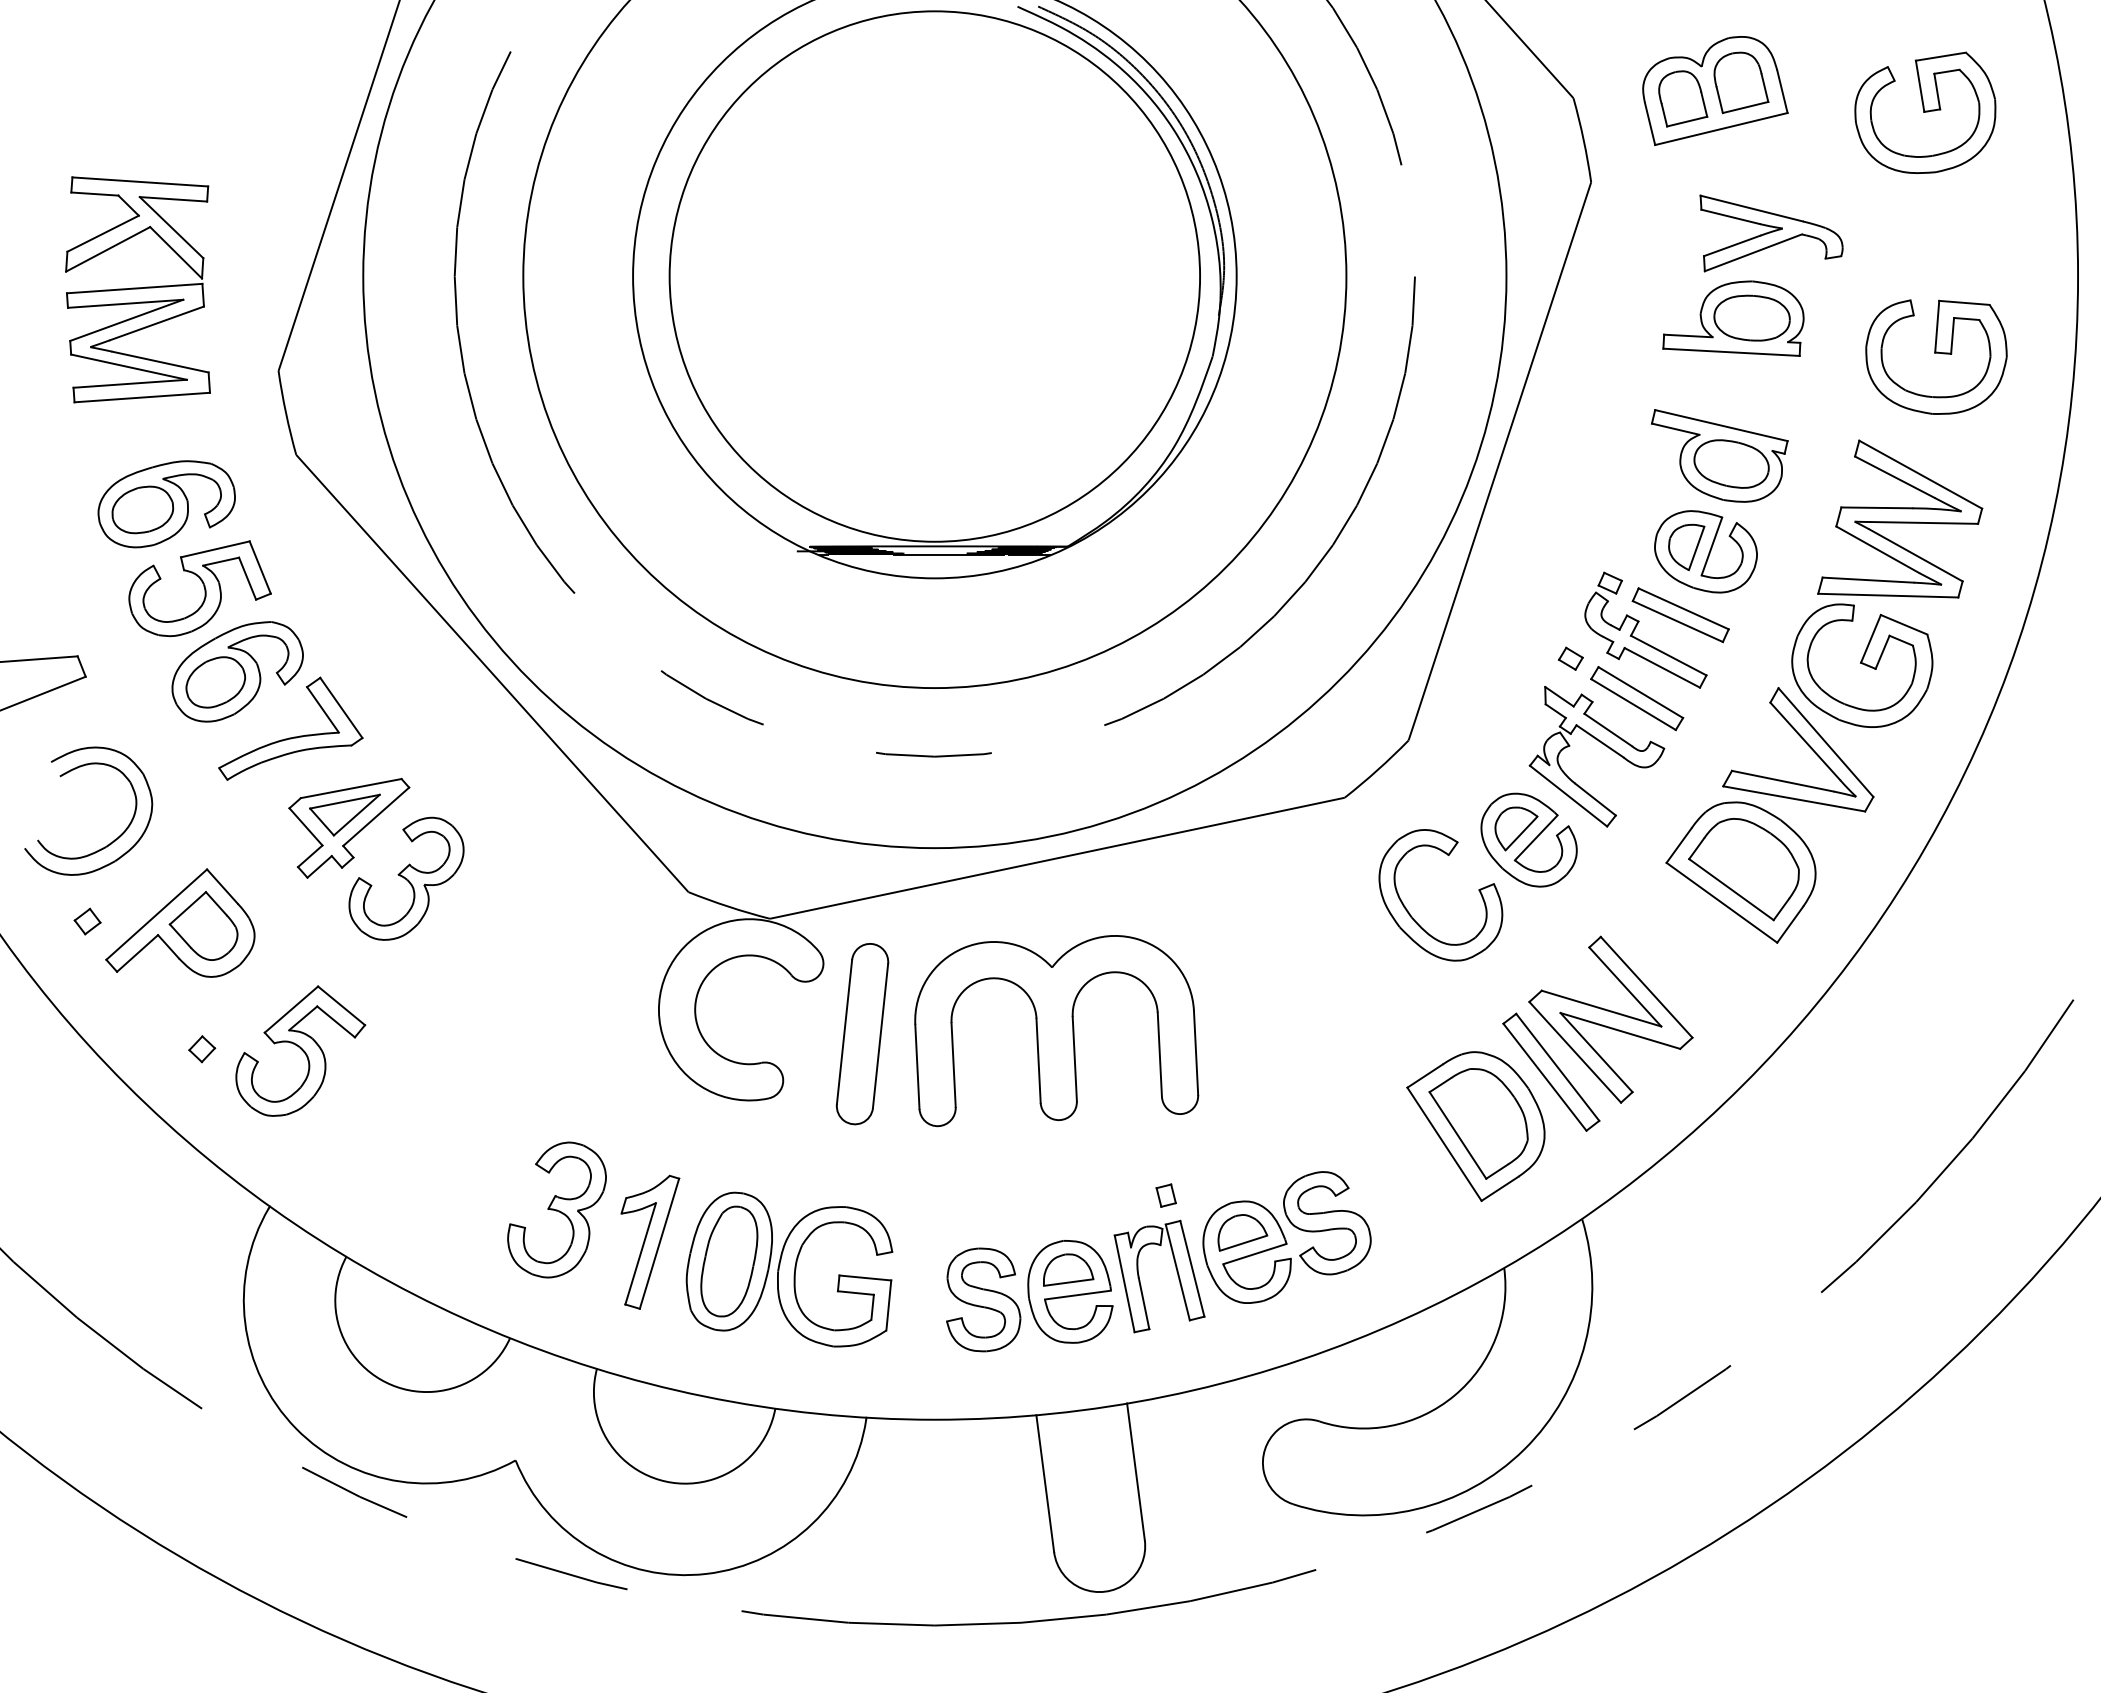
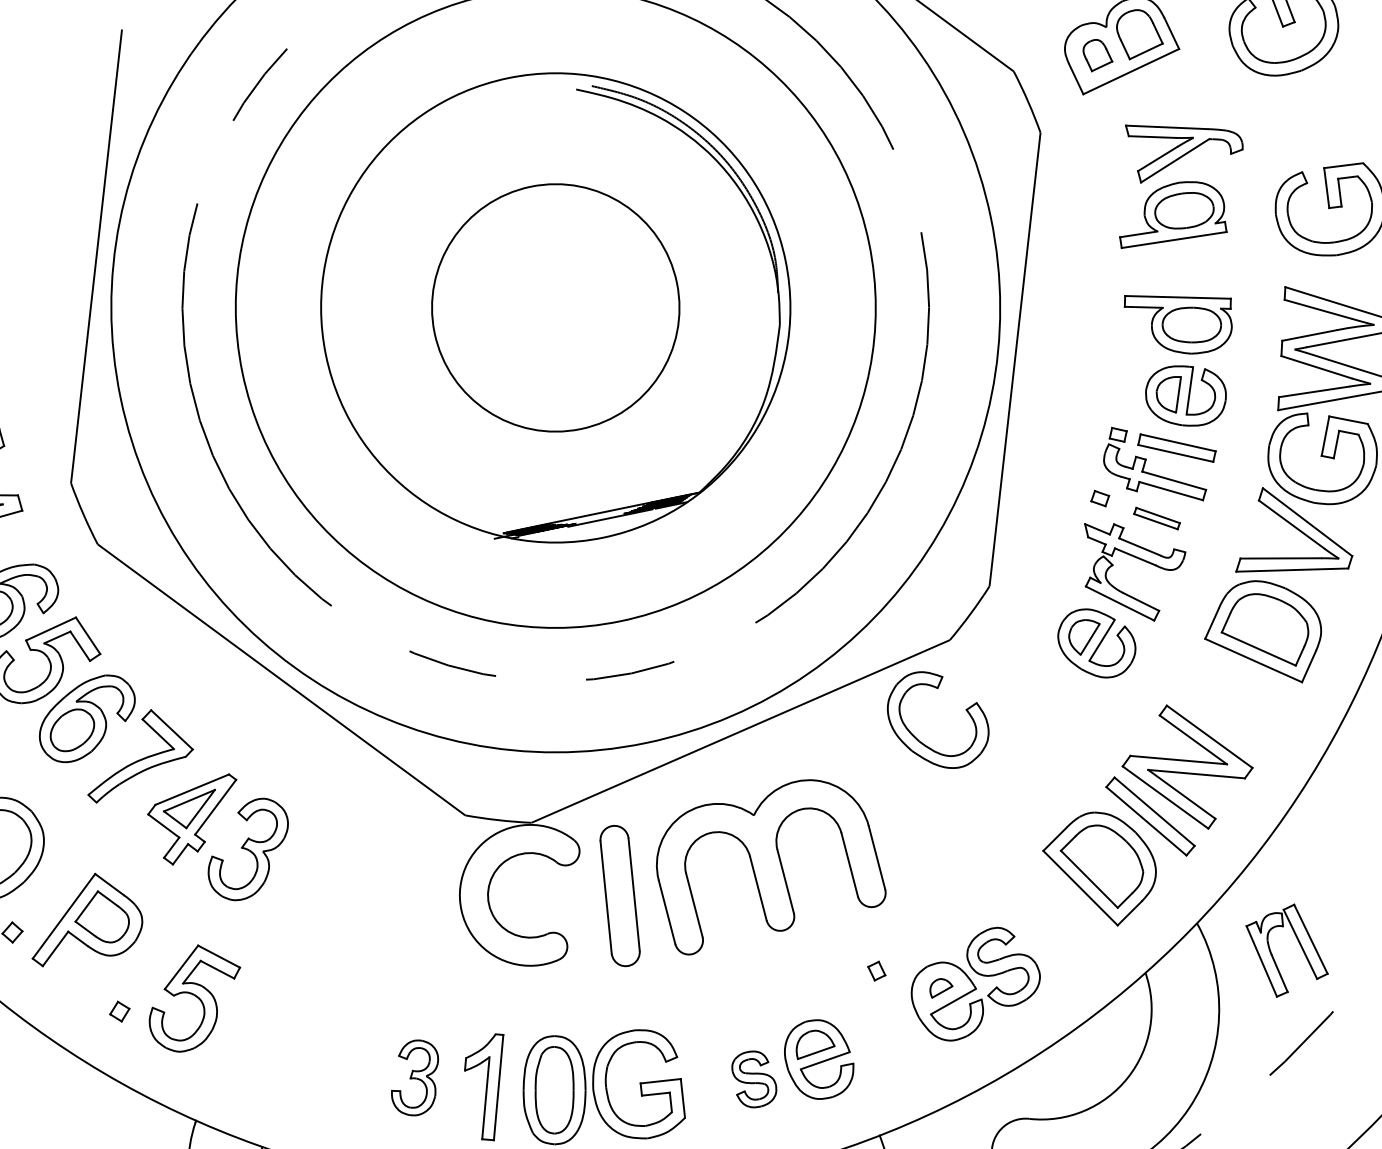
part: (1683, 98) -> (1097, 54), size x0.7
circle: (934, 276) -> (555, 307), size x0.6
part: (1637, 698) -> (1157, 518), size x0.6
part: (1413, 917) -> (920, 741), moved
part: (556, 1209) -> (414, 1077), size x0.7
part: (1242, 1232) -> (940, 987), size x0.6
part: (1176, 1272) -> (1299, 944), moved
part: (983, 1299) -> (754, 1078), size x0.7

